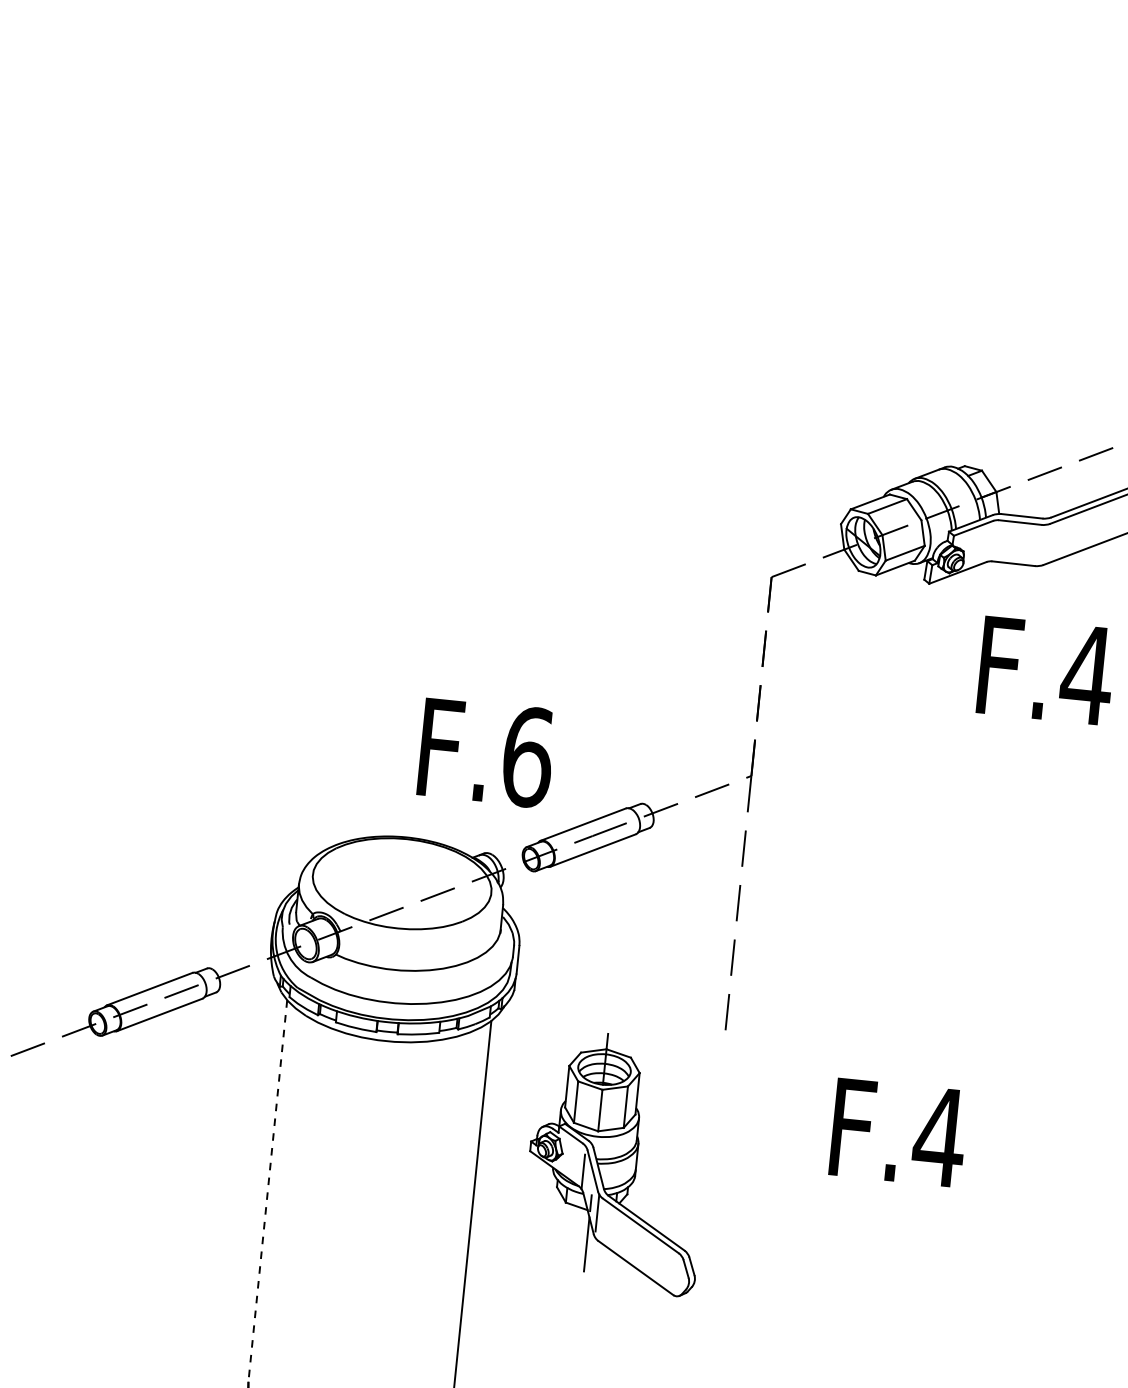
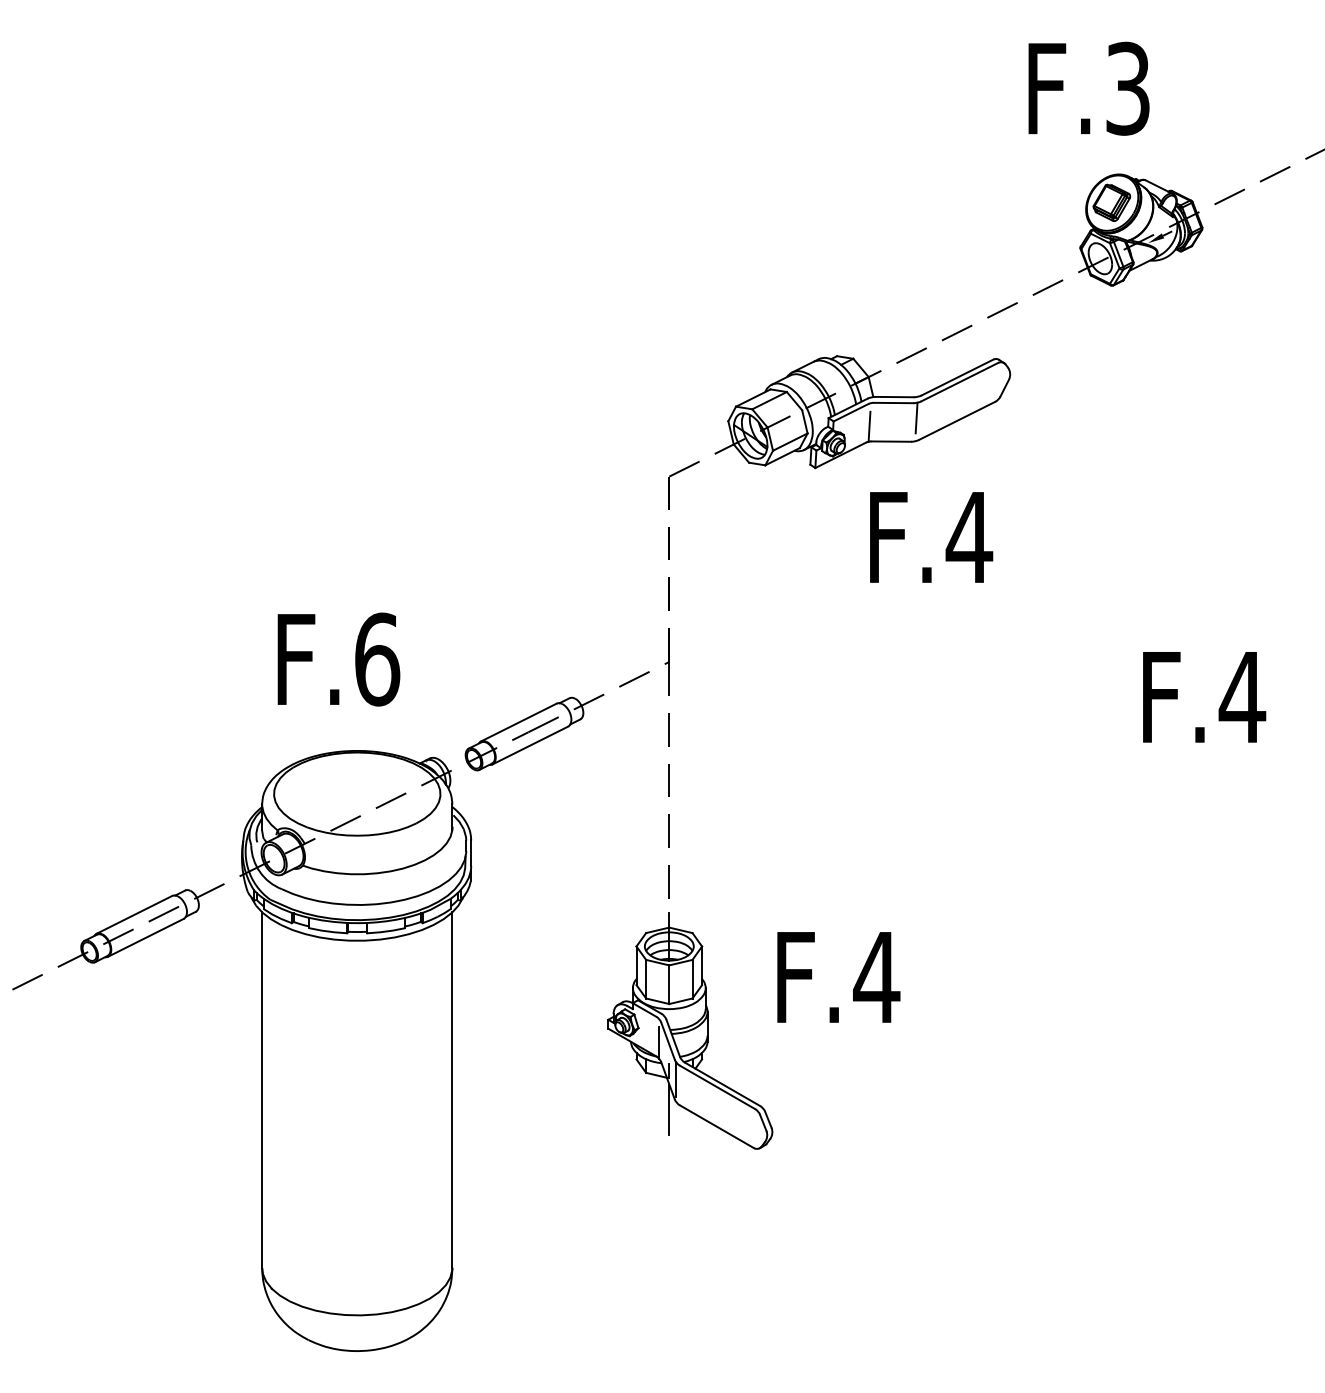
line: (1043, 540) -> (916, 417), added
line: (991, 545) -> (869, 426), added
text: (486, 752) -> (338, 659), moved
part: (618, 1161) -> (690, 1030), moved
line: (268, 1191) -> (262, 1090), dashed -> solid

